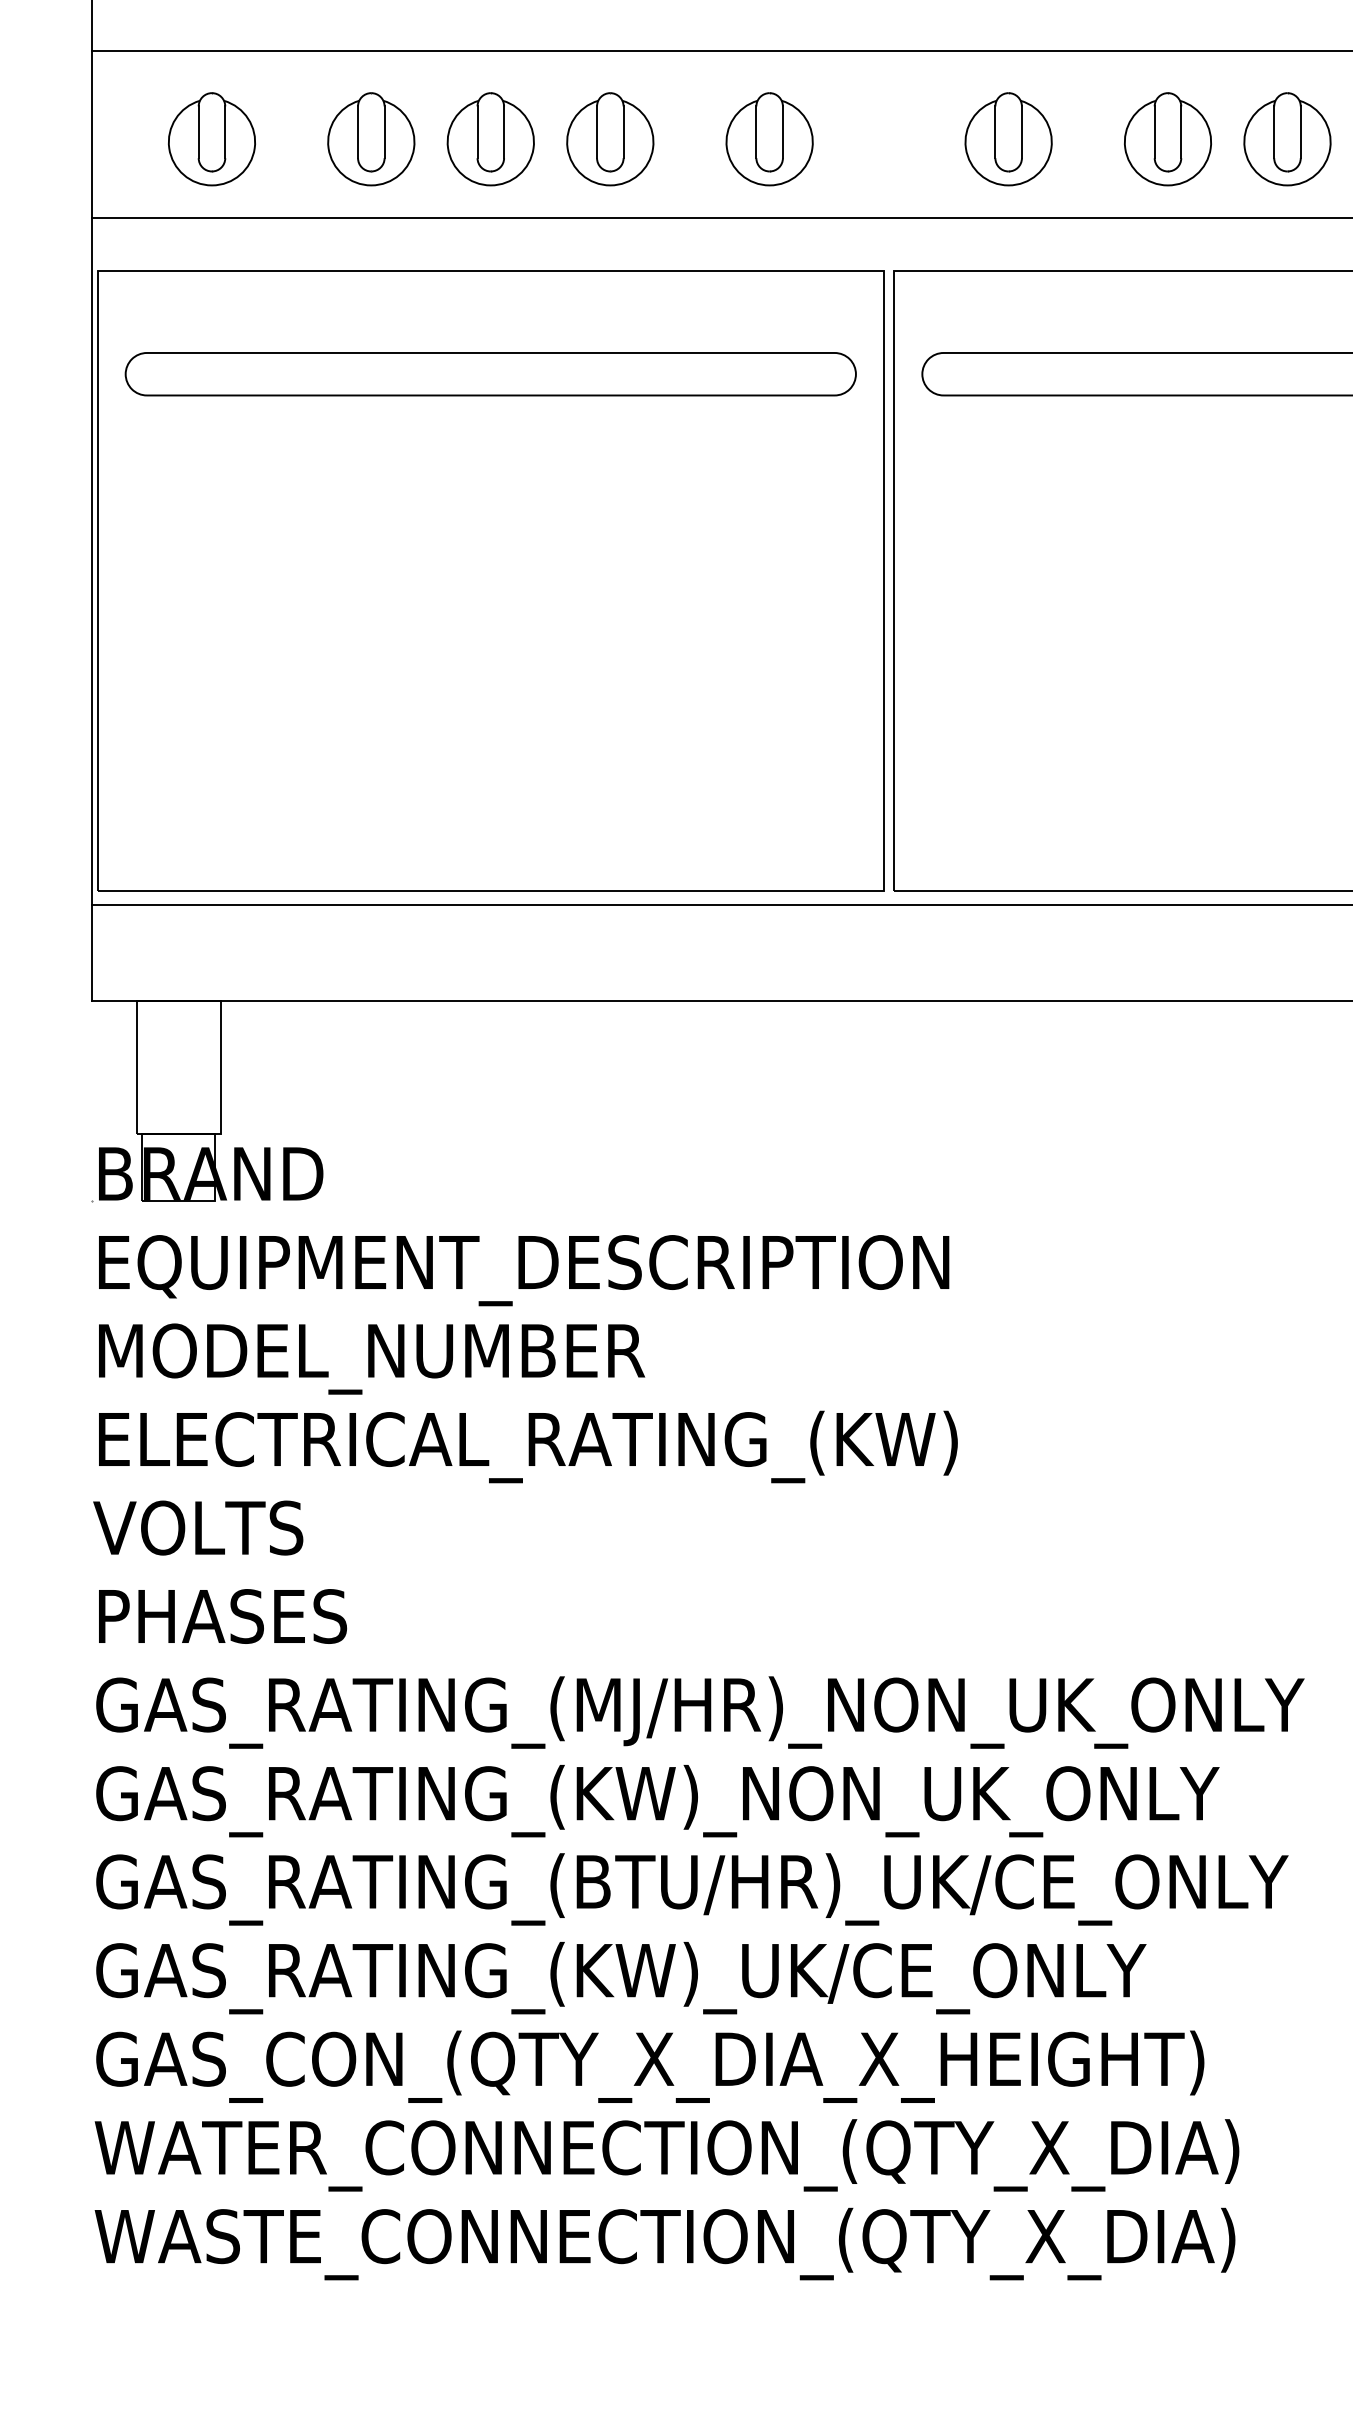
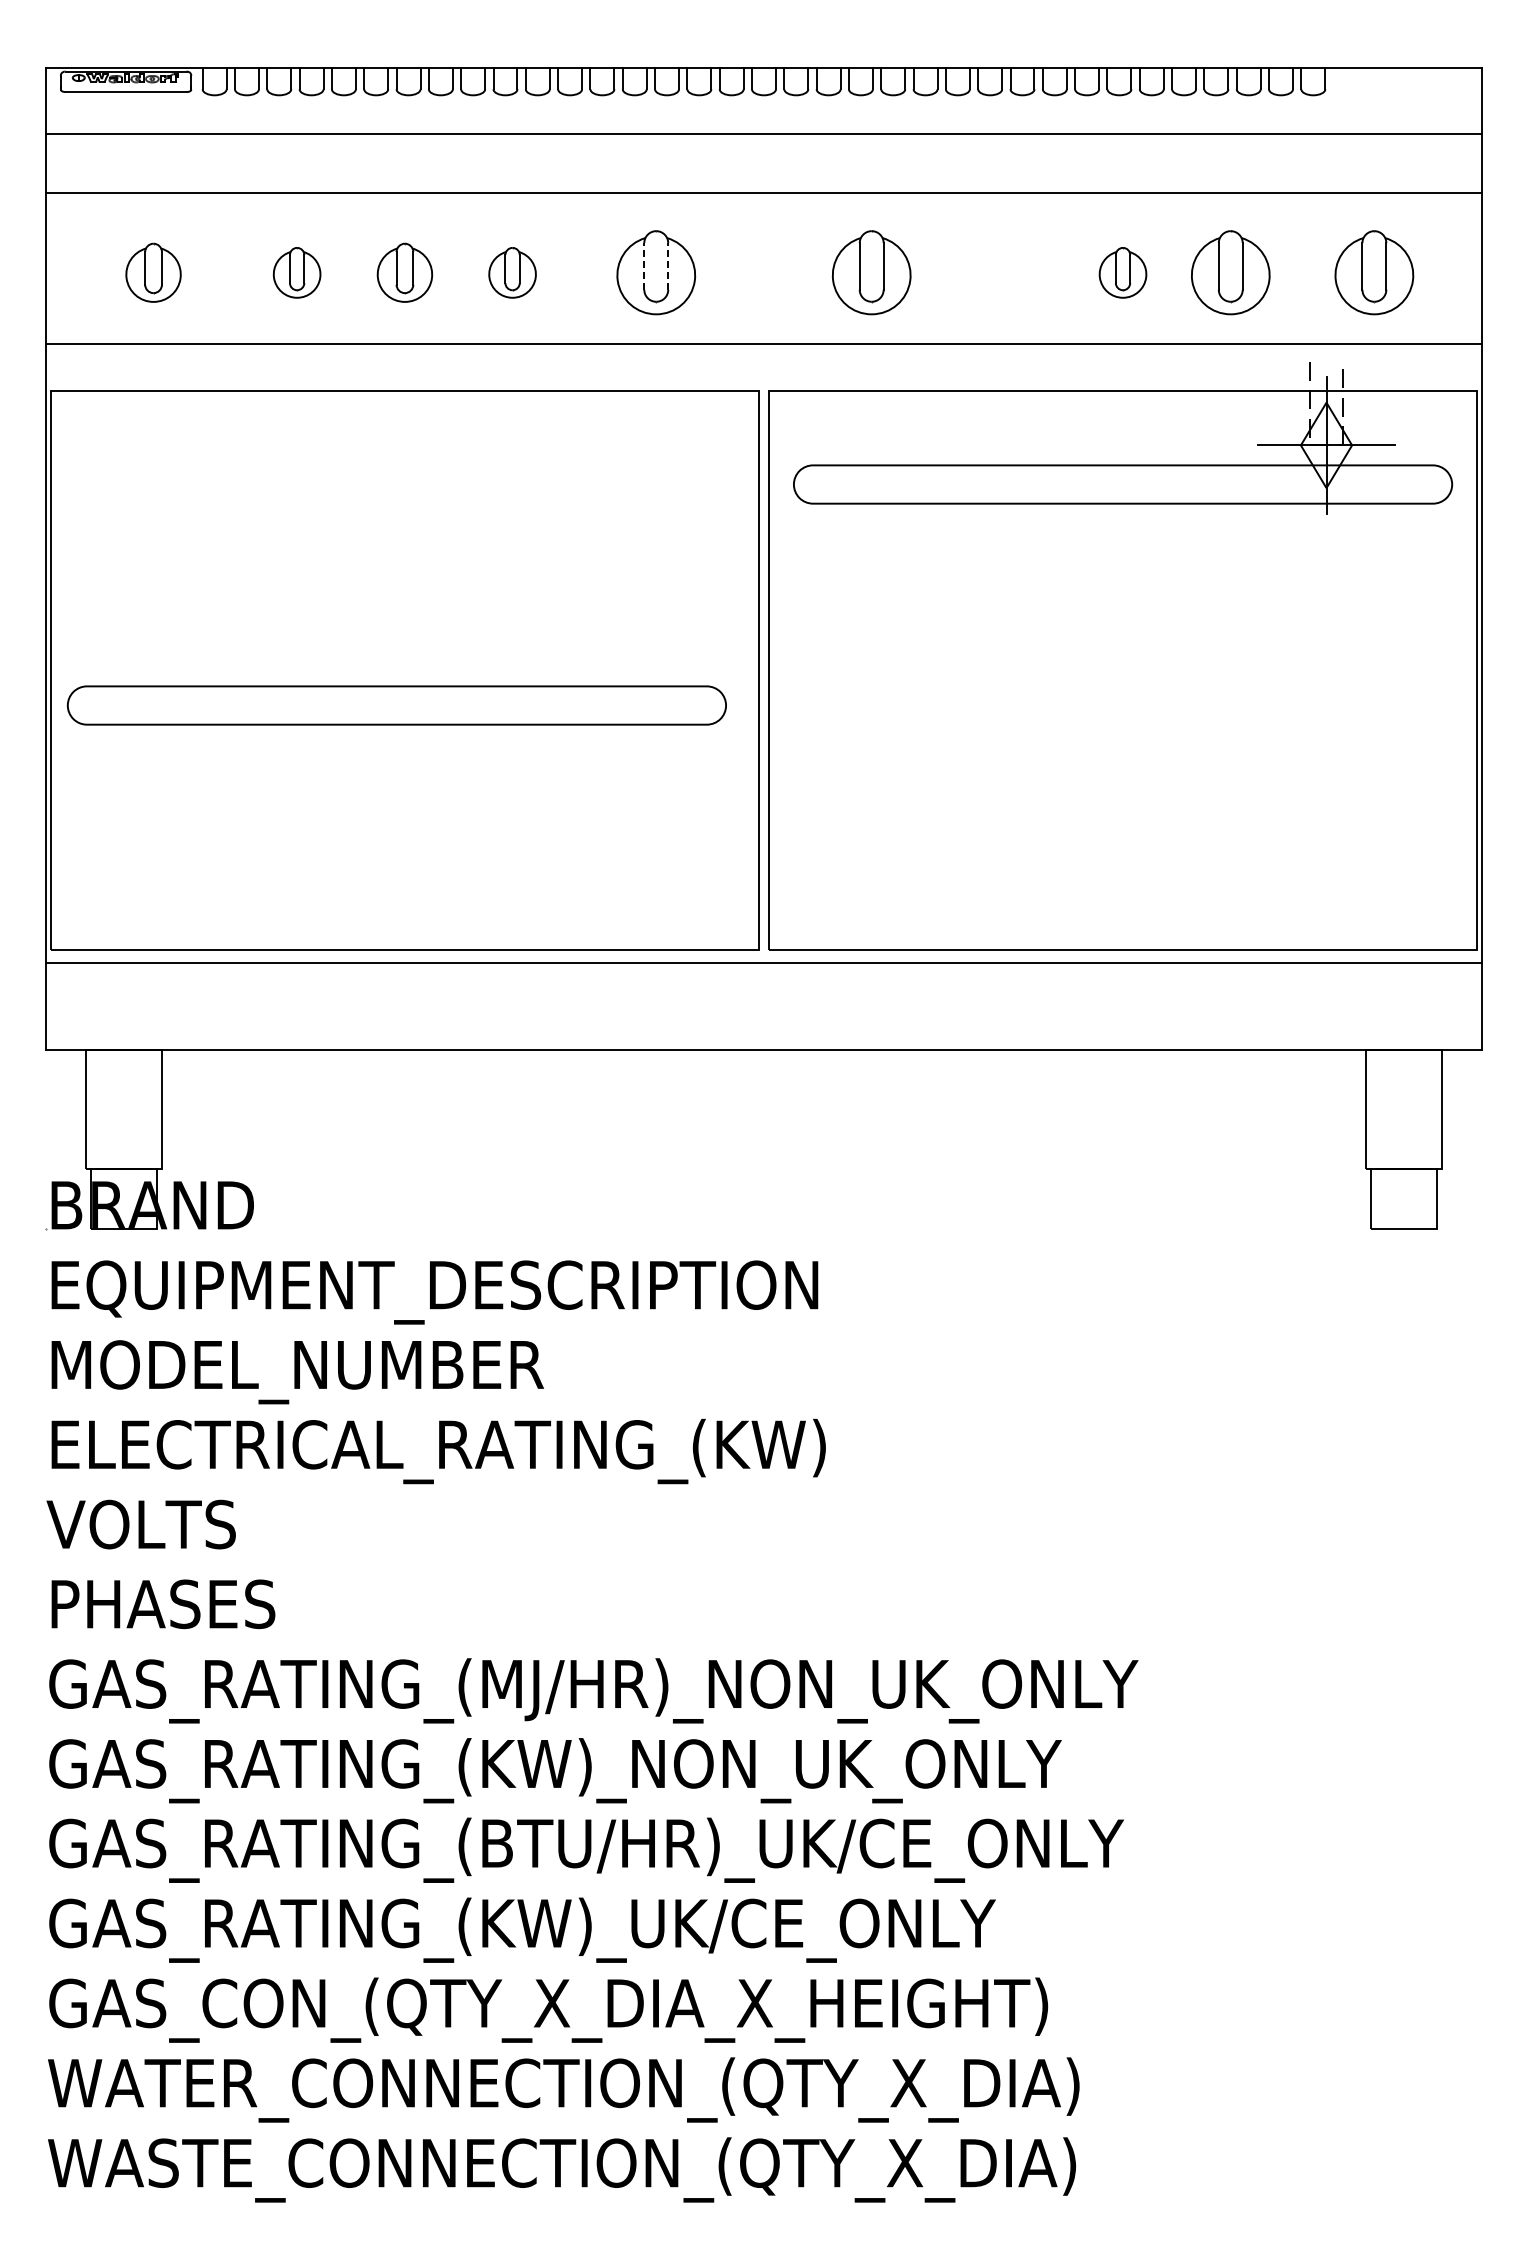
line: (756, 131) -> (644, 265), solid -> dashed
line: (783, 131) -> (668, 265), solid -> dashed
part: (211, 139) -> (153, 272), size x0.7
part: (370, 139) -> (296, 272), size x0.6
part: (490, 139) -> (404, 272), size x0.7
part: (610, 139) -> (512, 272), size x0.6
part: (1168, 139) -> (1015, 272), removed
part: (1286, 139) -> (1122, 272), size x0.6
part: (490, 374) -> (396, 705), moved

